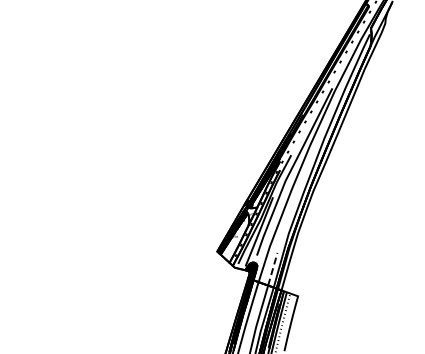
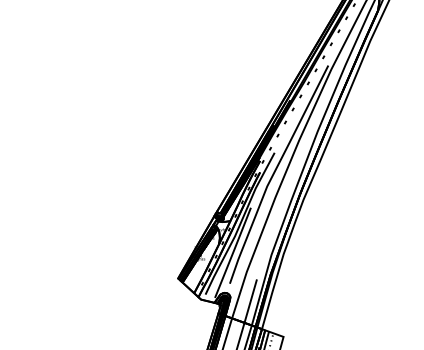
line: (272, 269) -> (250, 301), dashed -> solid

